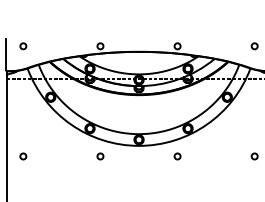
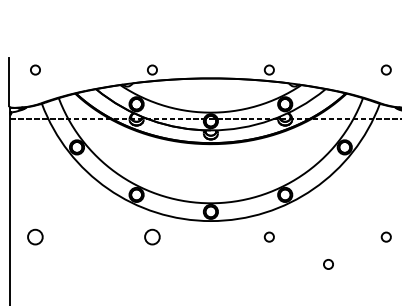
circle: (23, 156) -> (35, 237), size x1.6
circle: (100, 156) -> (152, 237), size x1.6
circle: (216, 174) -> (328, 264), added

